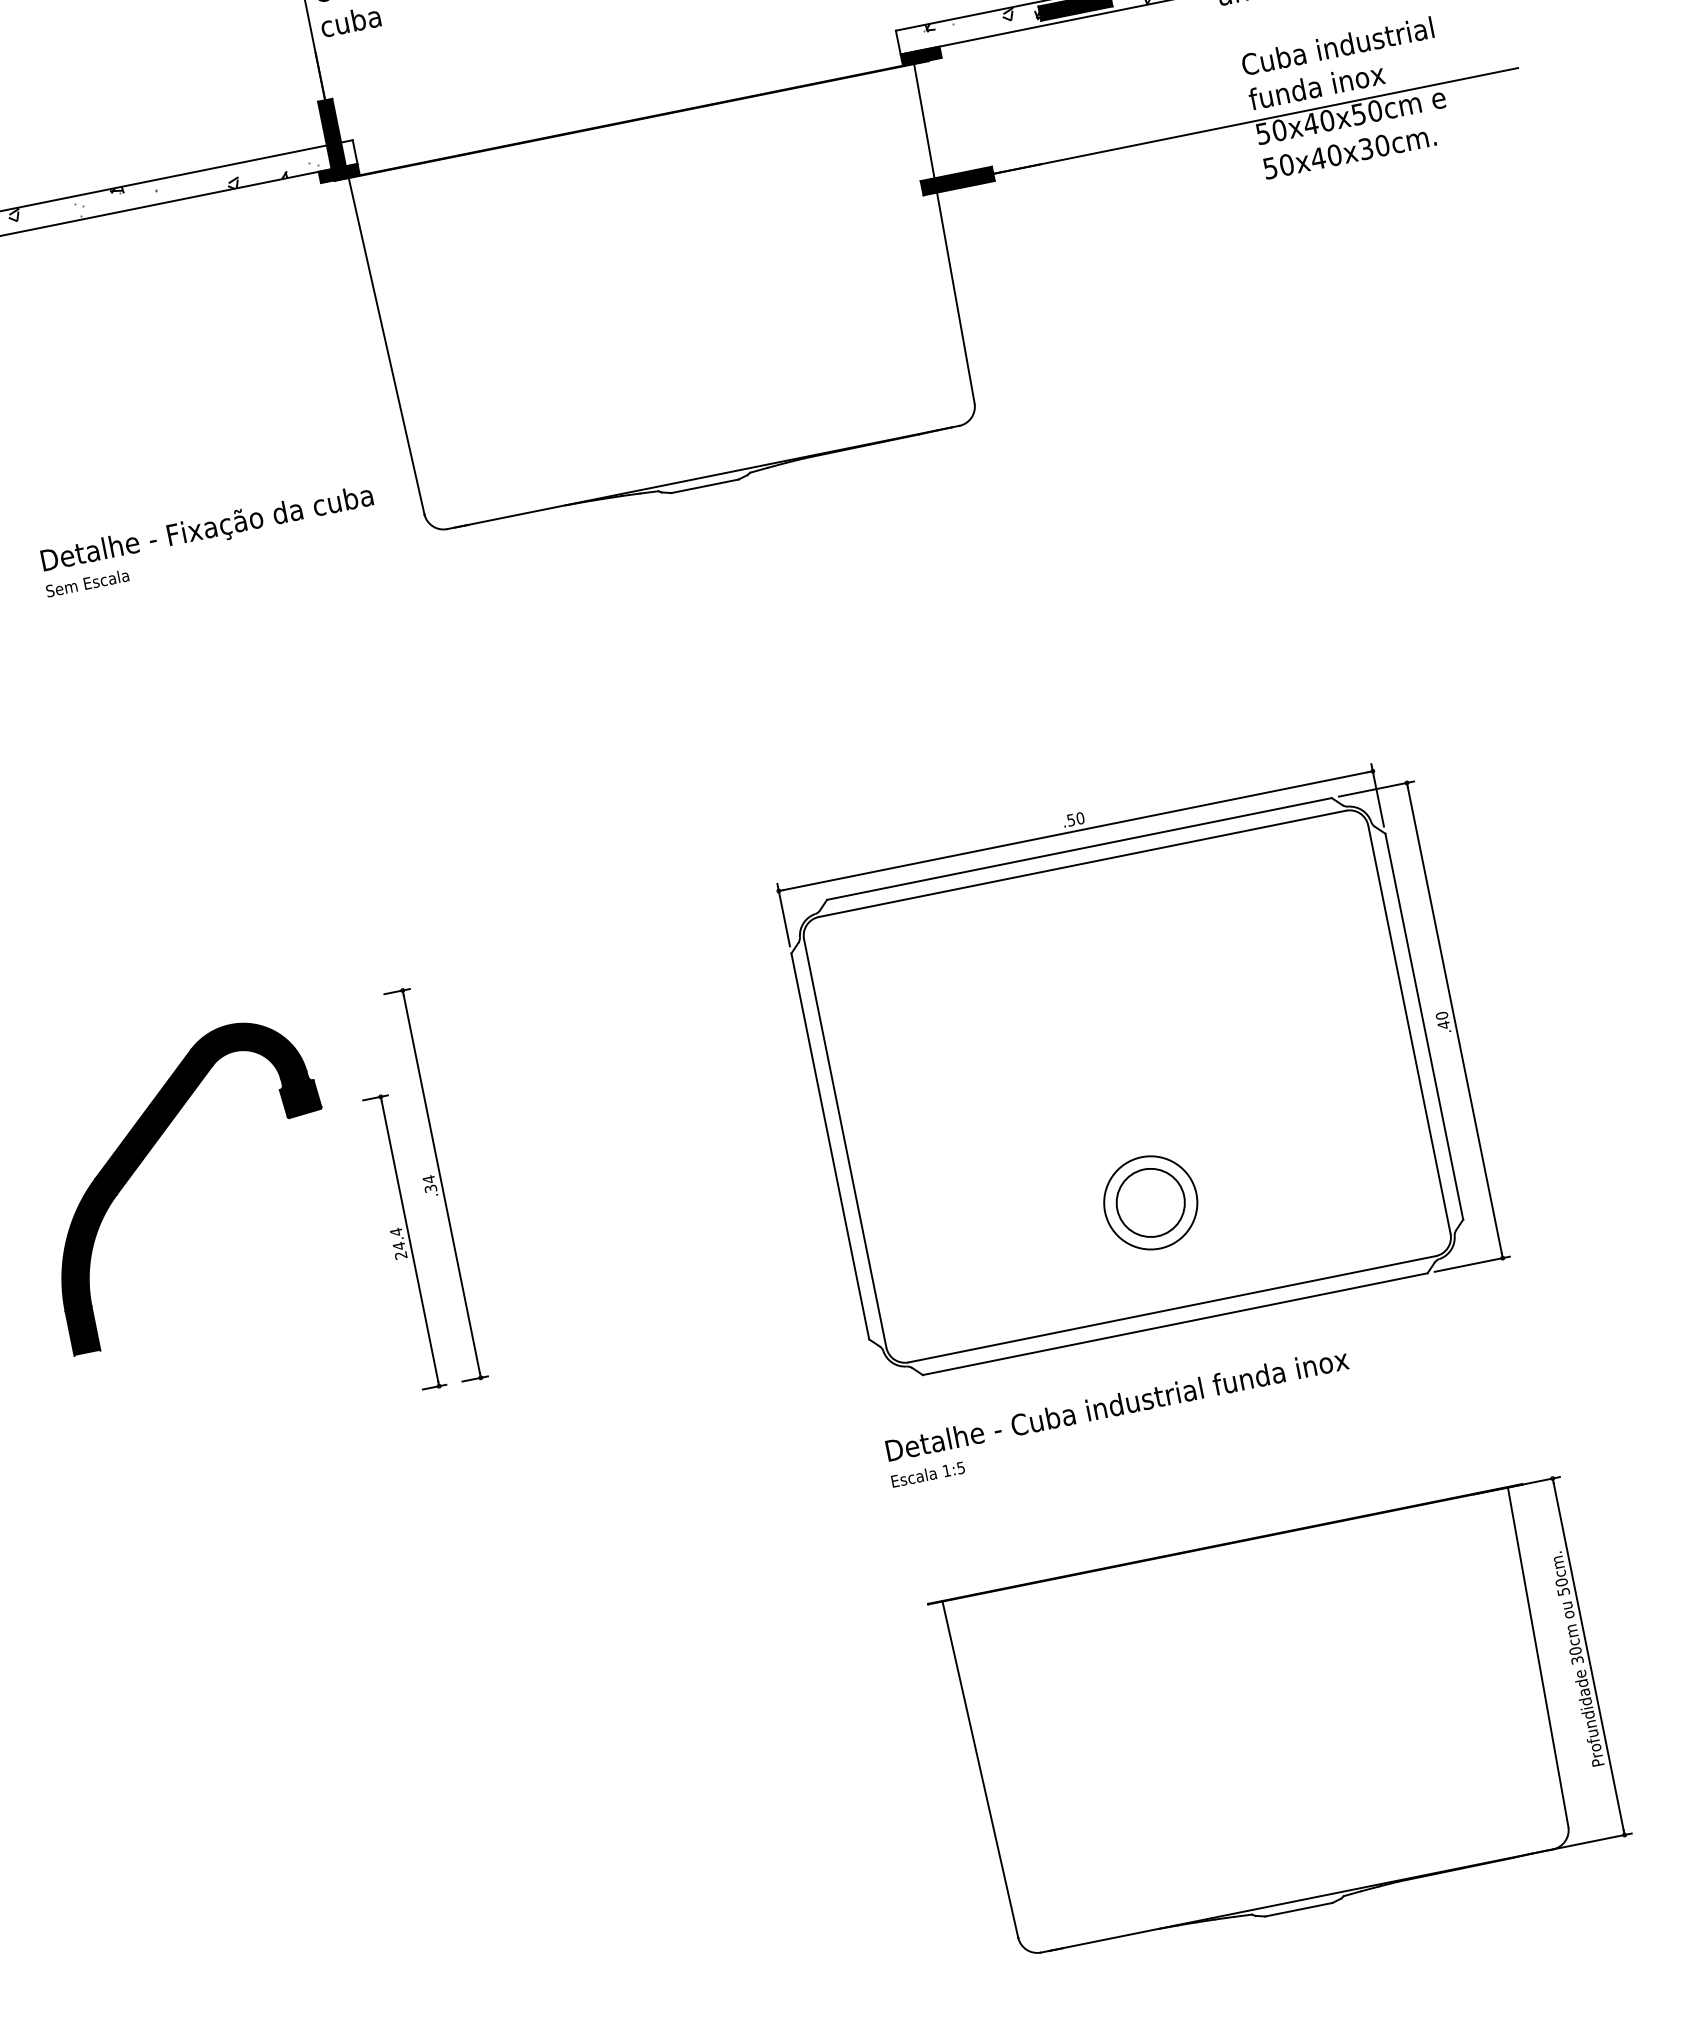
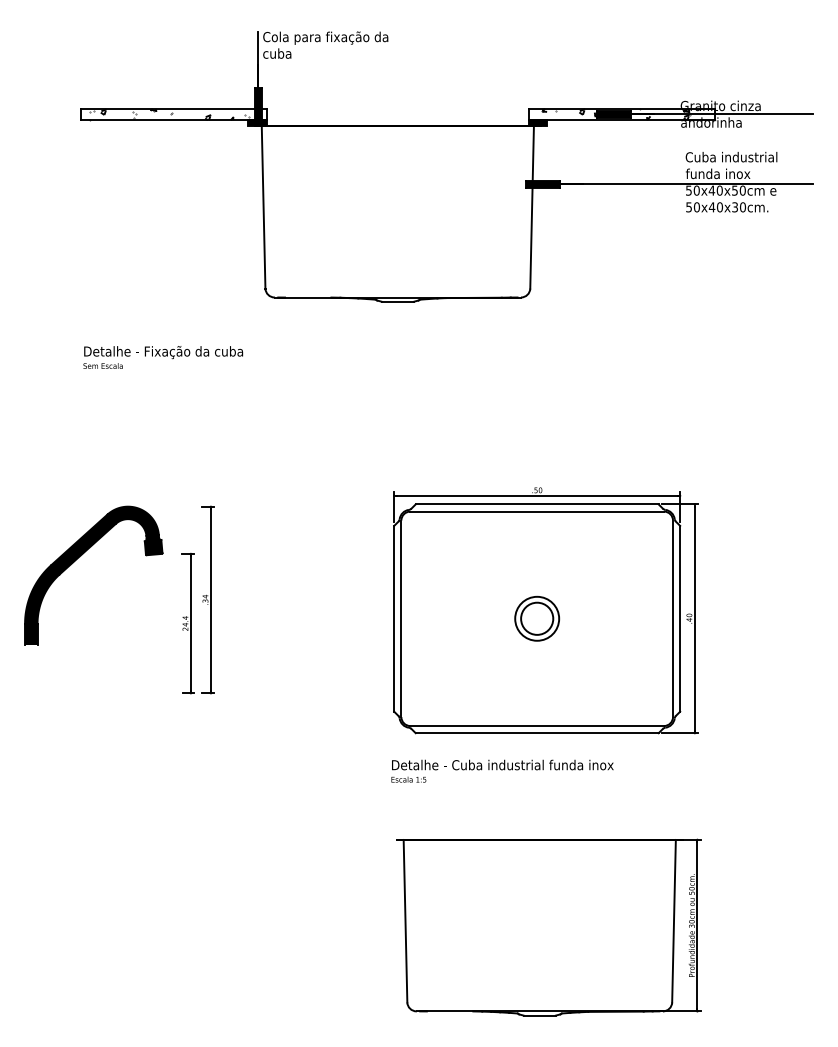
text: (209, 540) -> (163, 357), moved
part: (1151, 1202) -> (537, 618), moved

